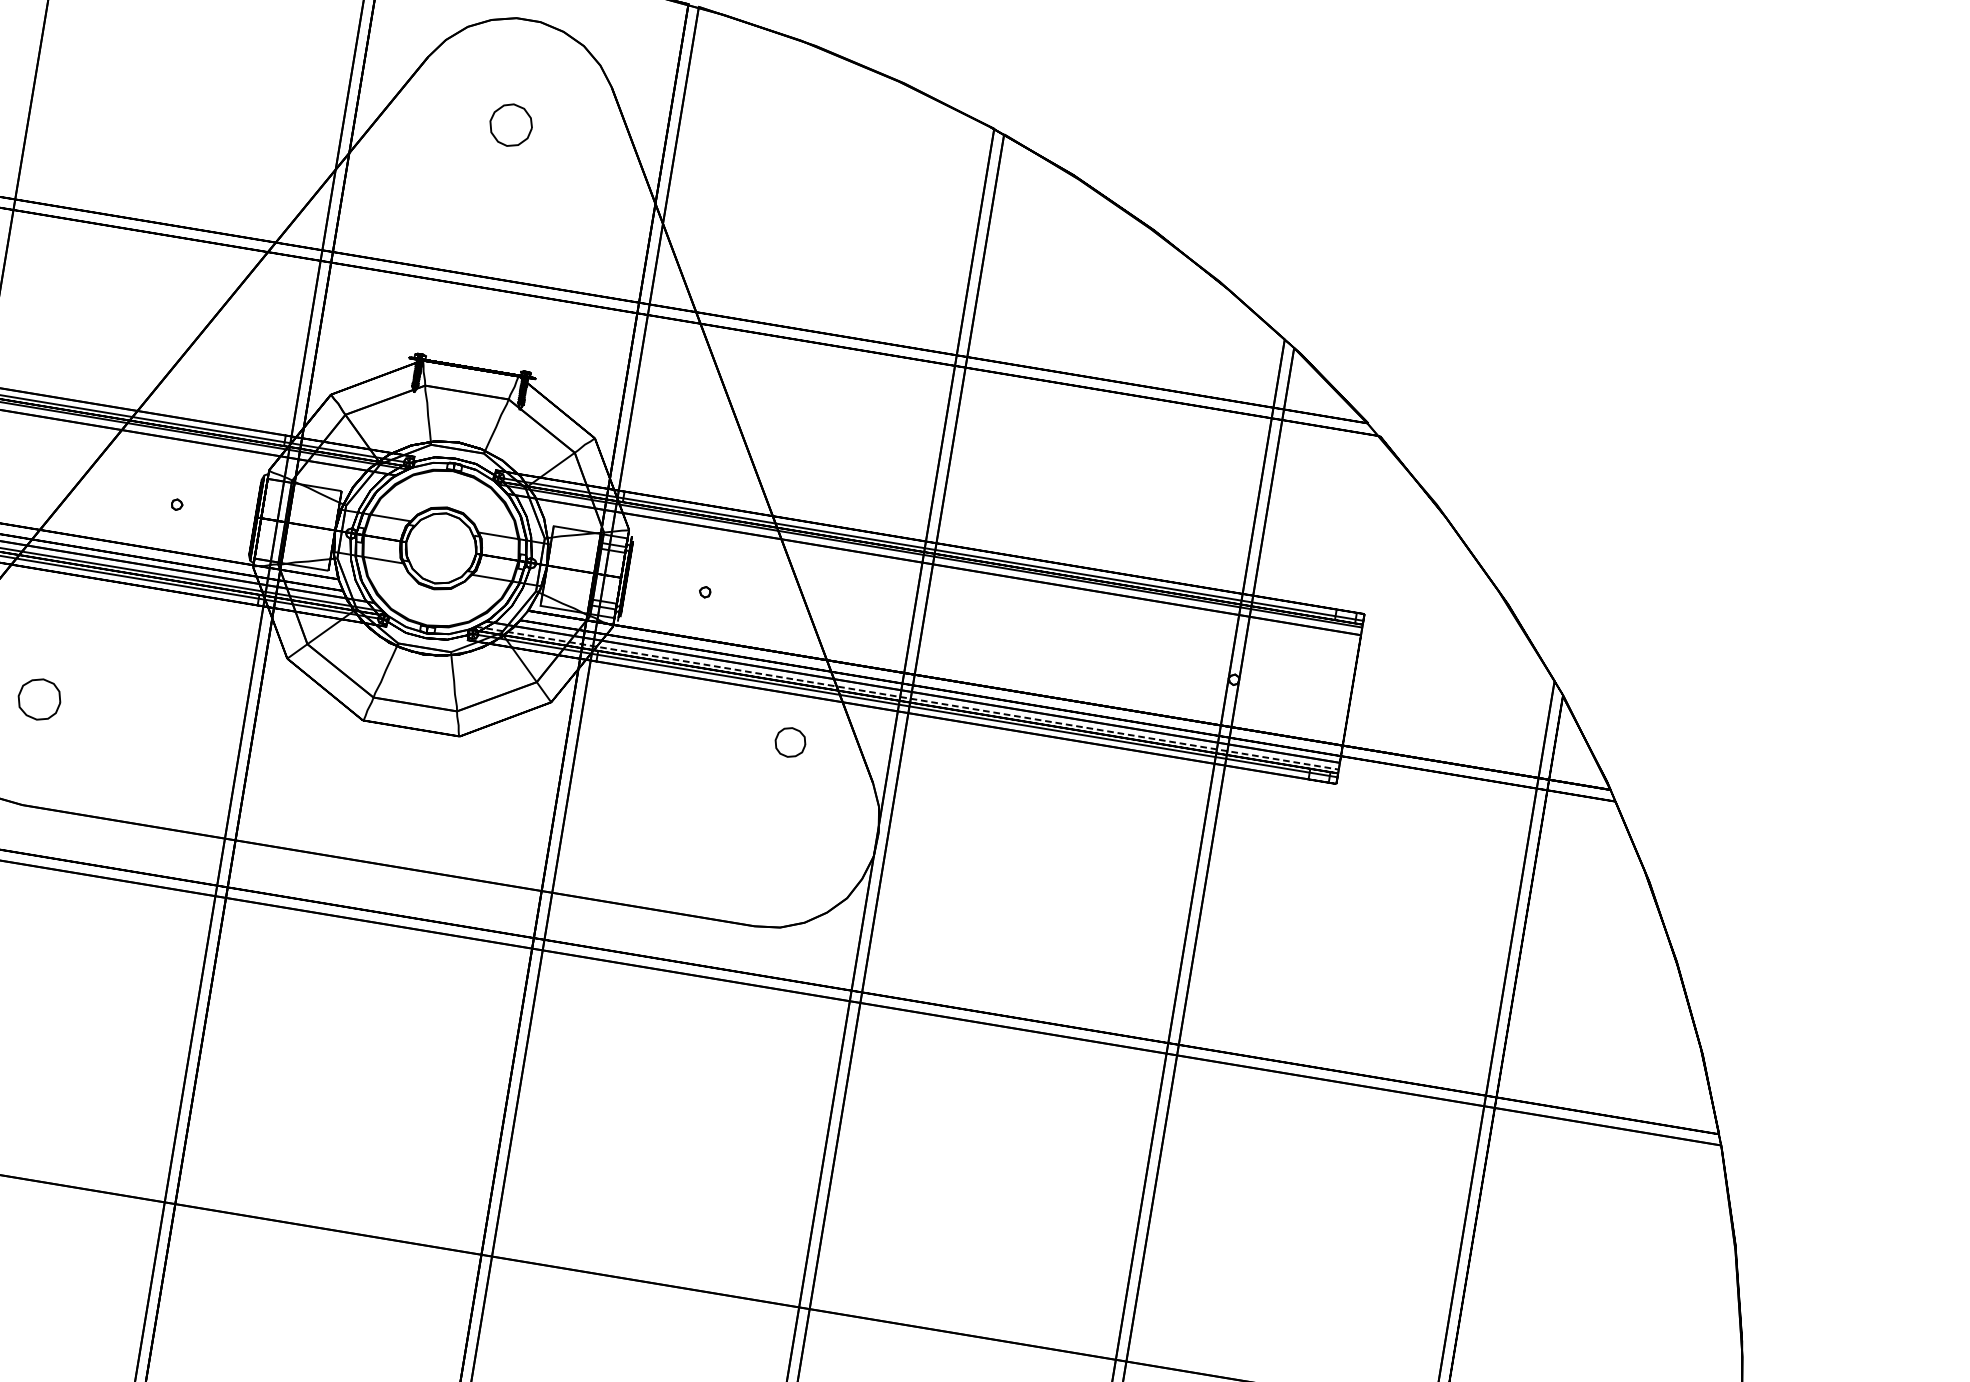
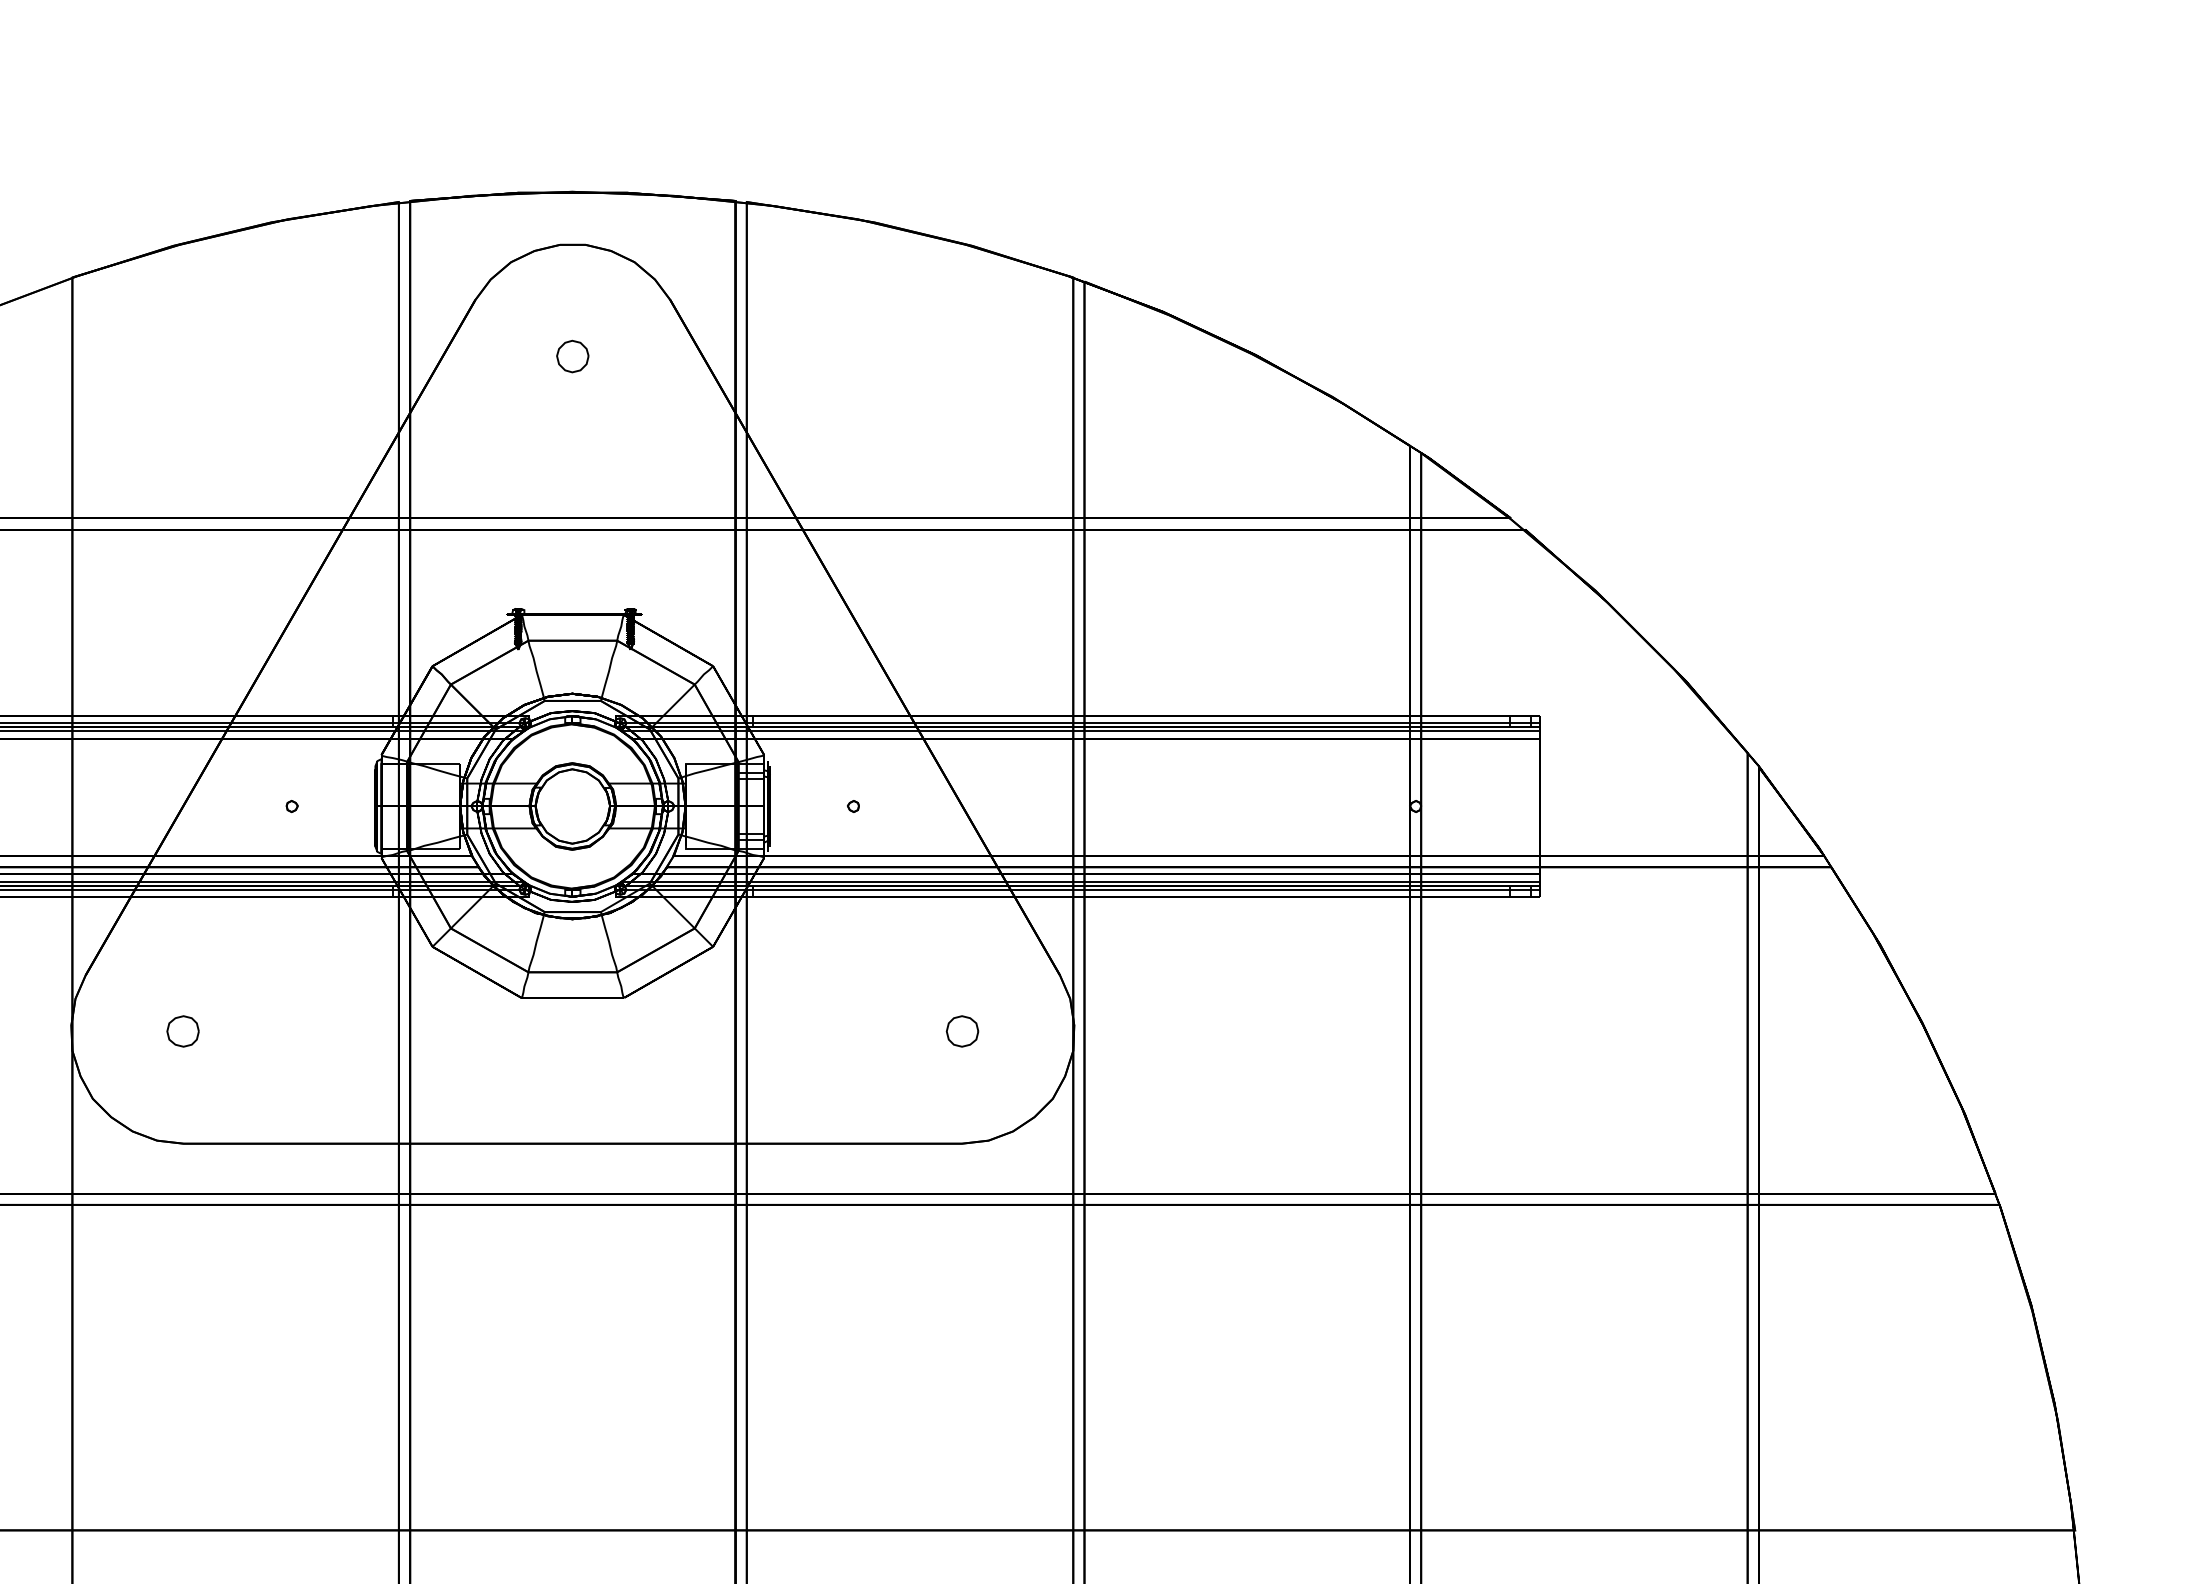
part: (510, 125) -> (572, 356), size x0.71
line: (906, 698) -> (1080, 881), dashed -> solid
part: (38, 699) -> (182, 1031), size x0.71
part: (790, 742) -> (962, 1031), moved

